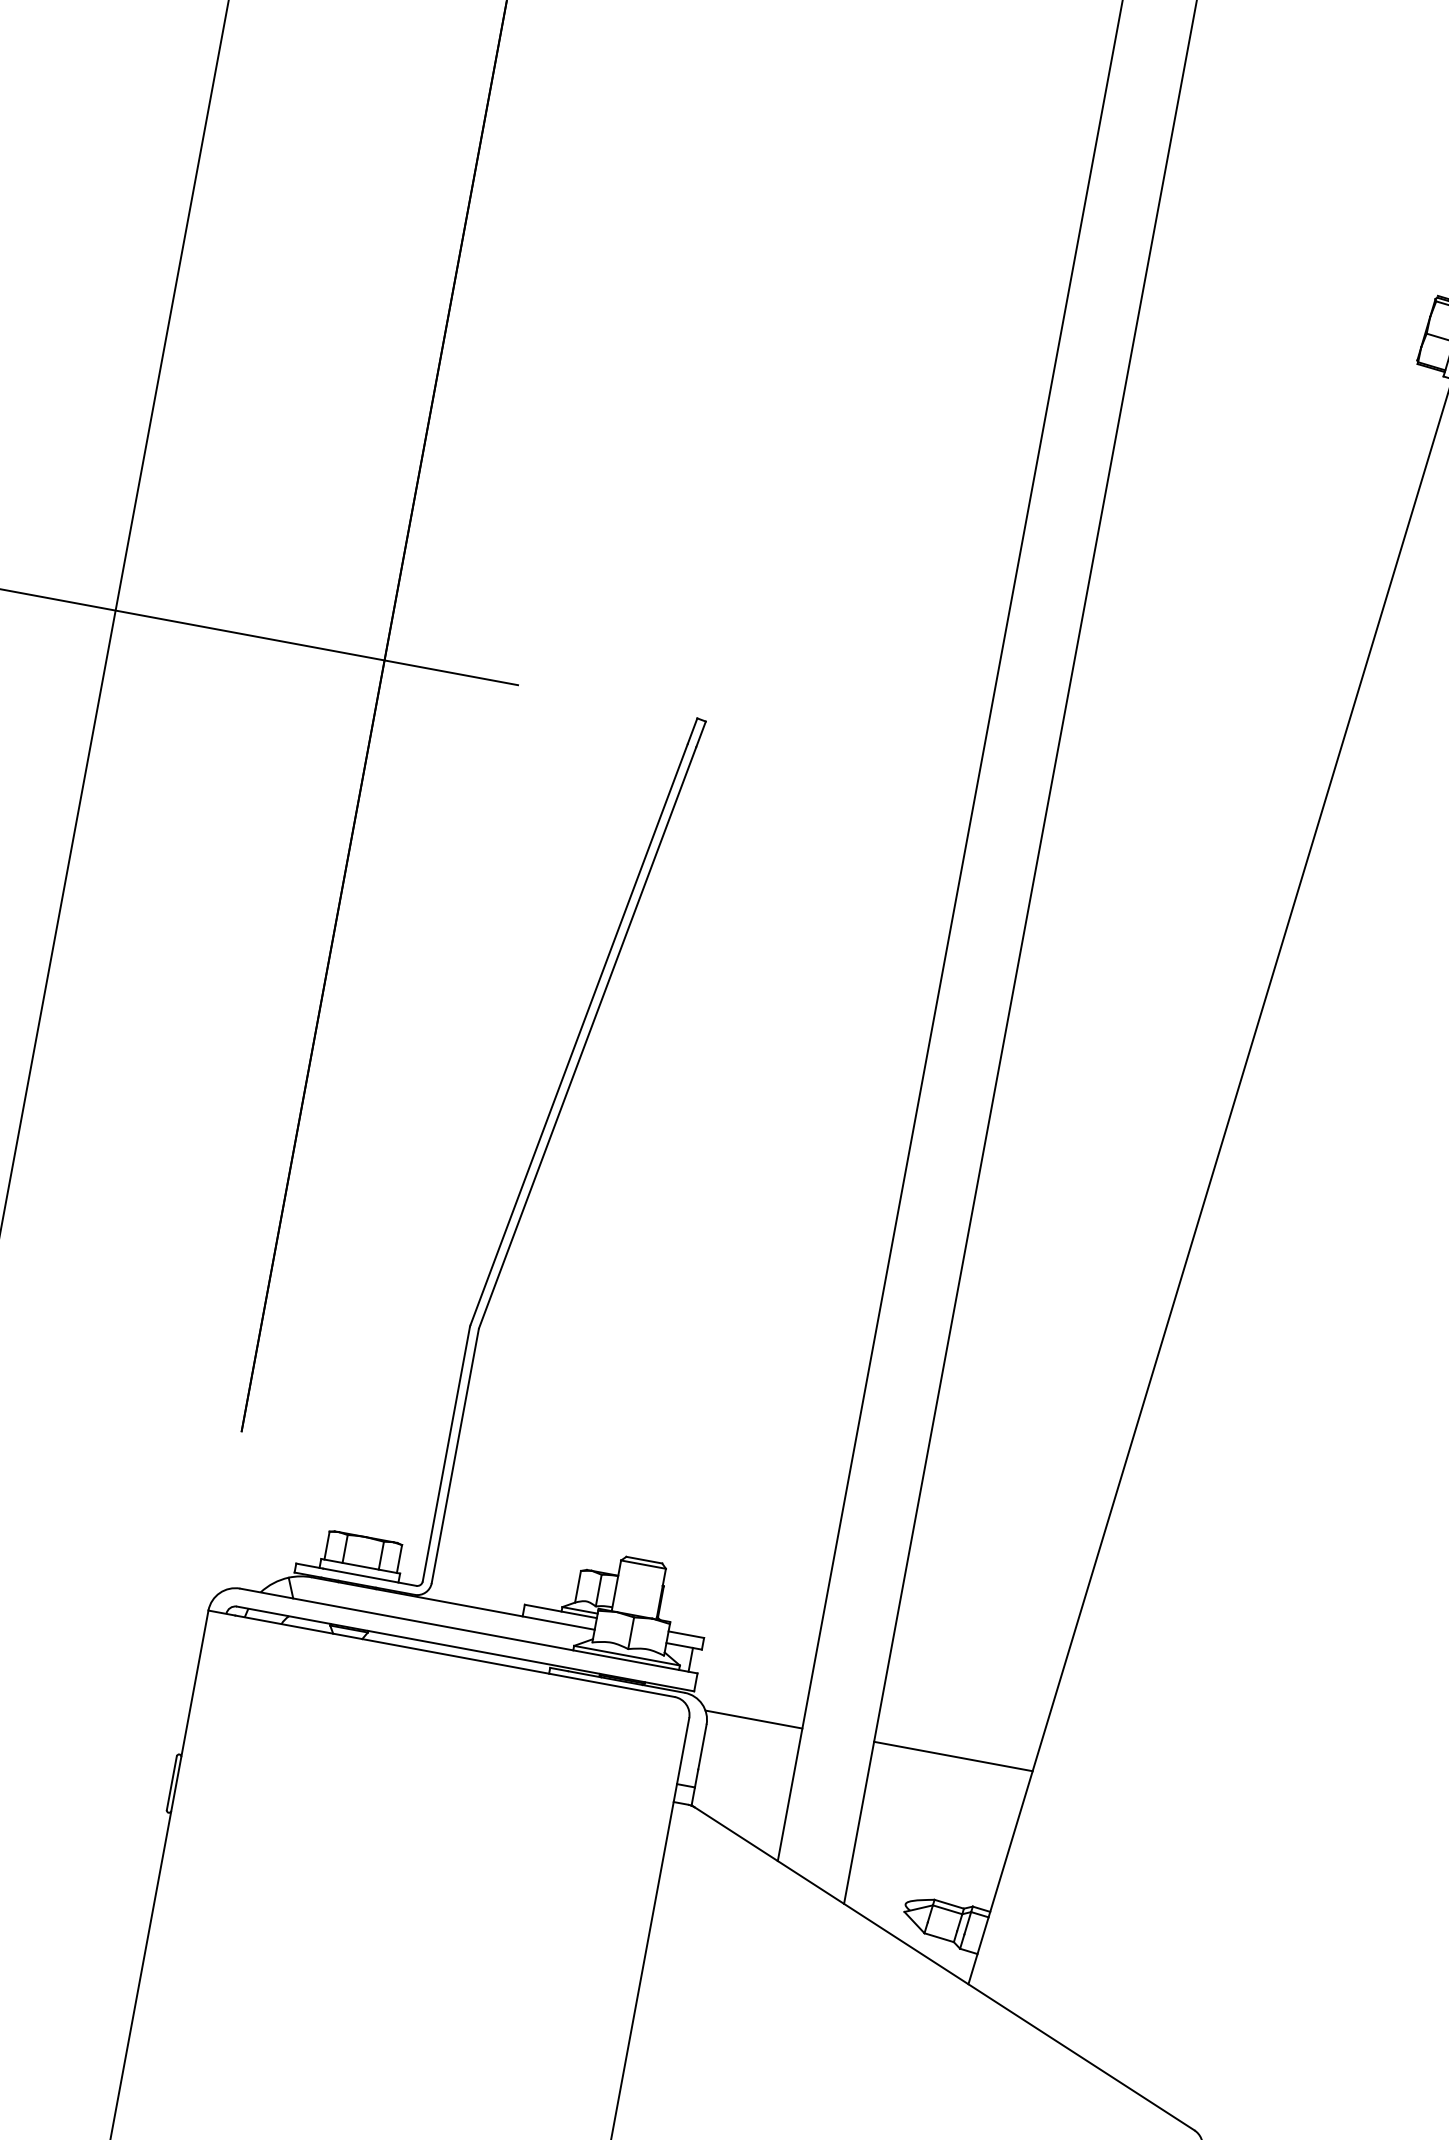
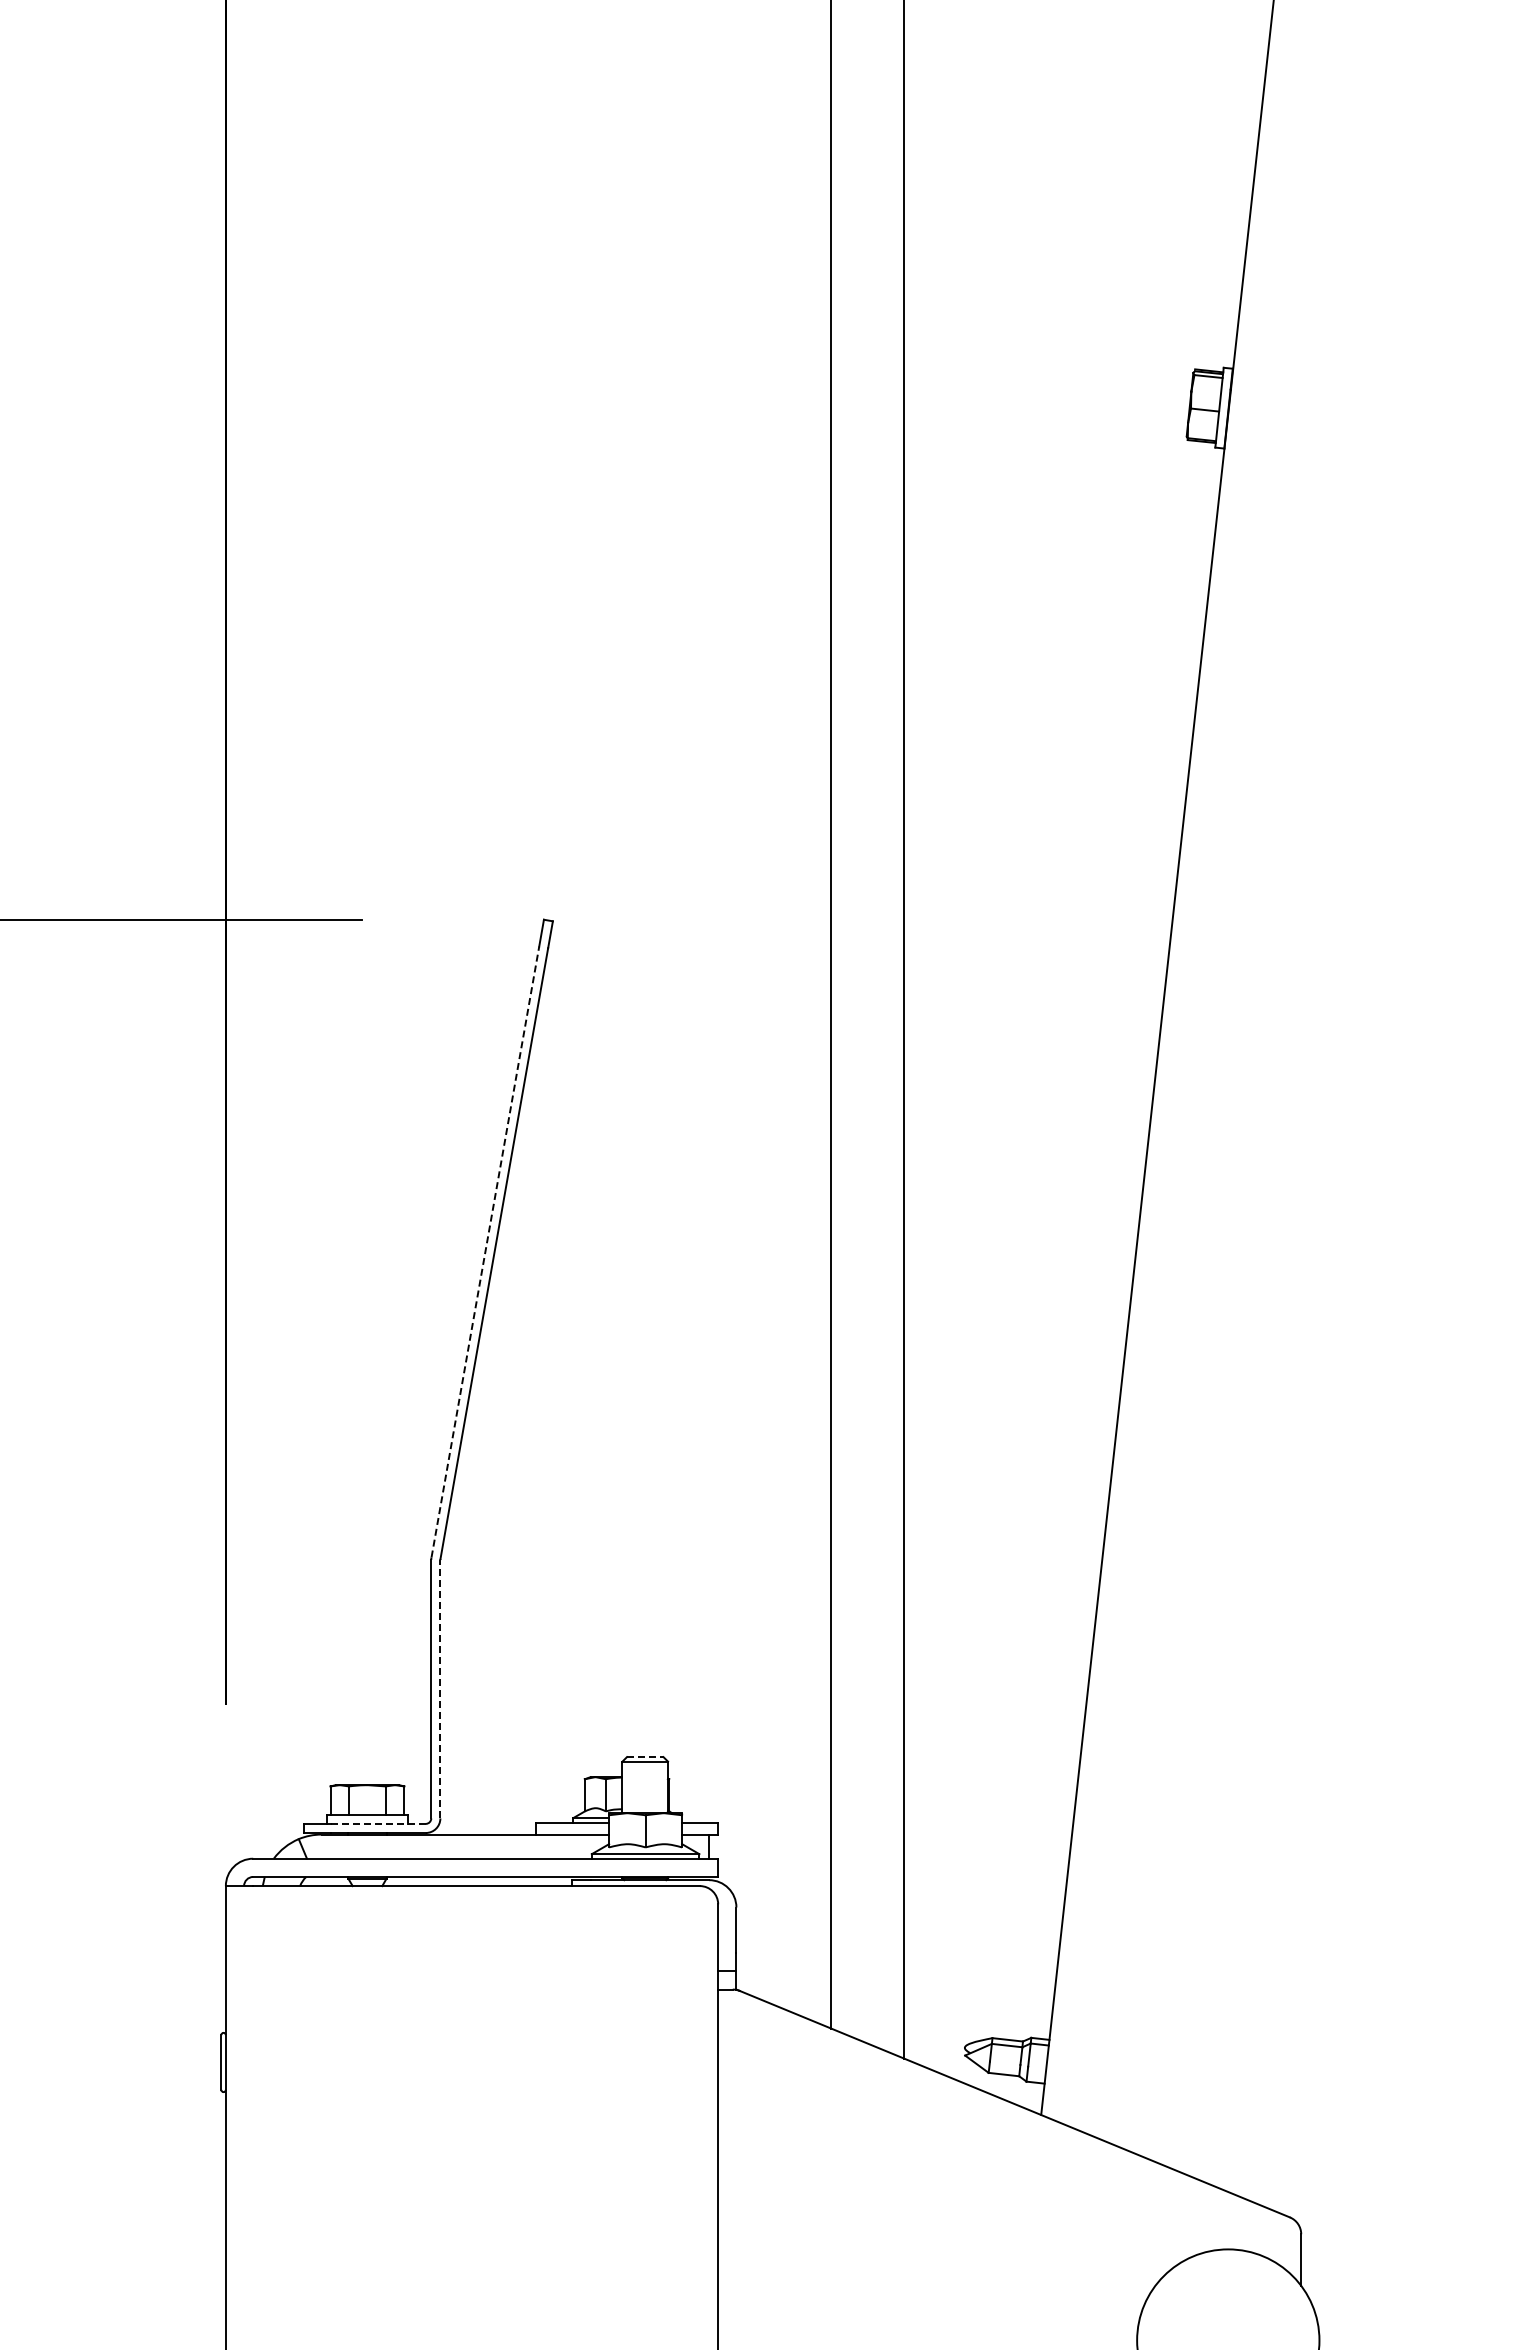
line: (579, 1033) -> (485, 1251), solid -> dashed
line: (455, 1455) -> (440, 1688), solid -> dashed
line: (644, 1560) -> (645, 1757), solid -> dashed
line: (369, 1576) -> (378, 1823), solid -> dashed
line: (753, 1719) -> (781, 1893), removed
line: (953, 1756) -> (984, 1893), removed

